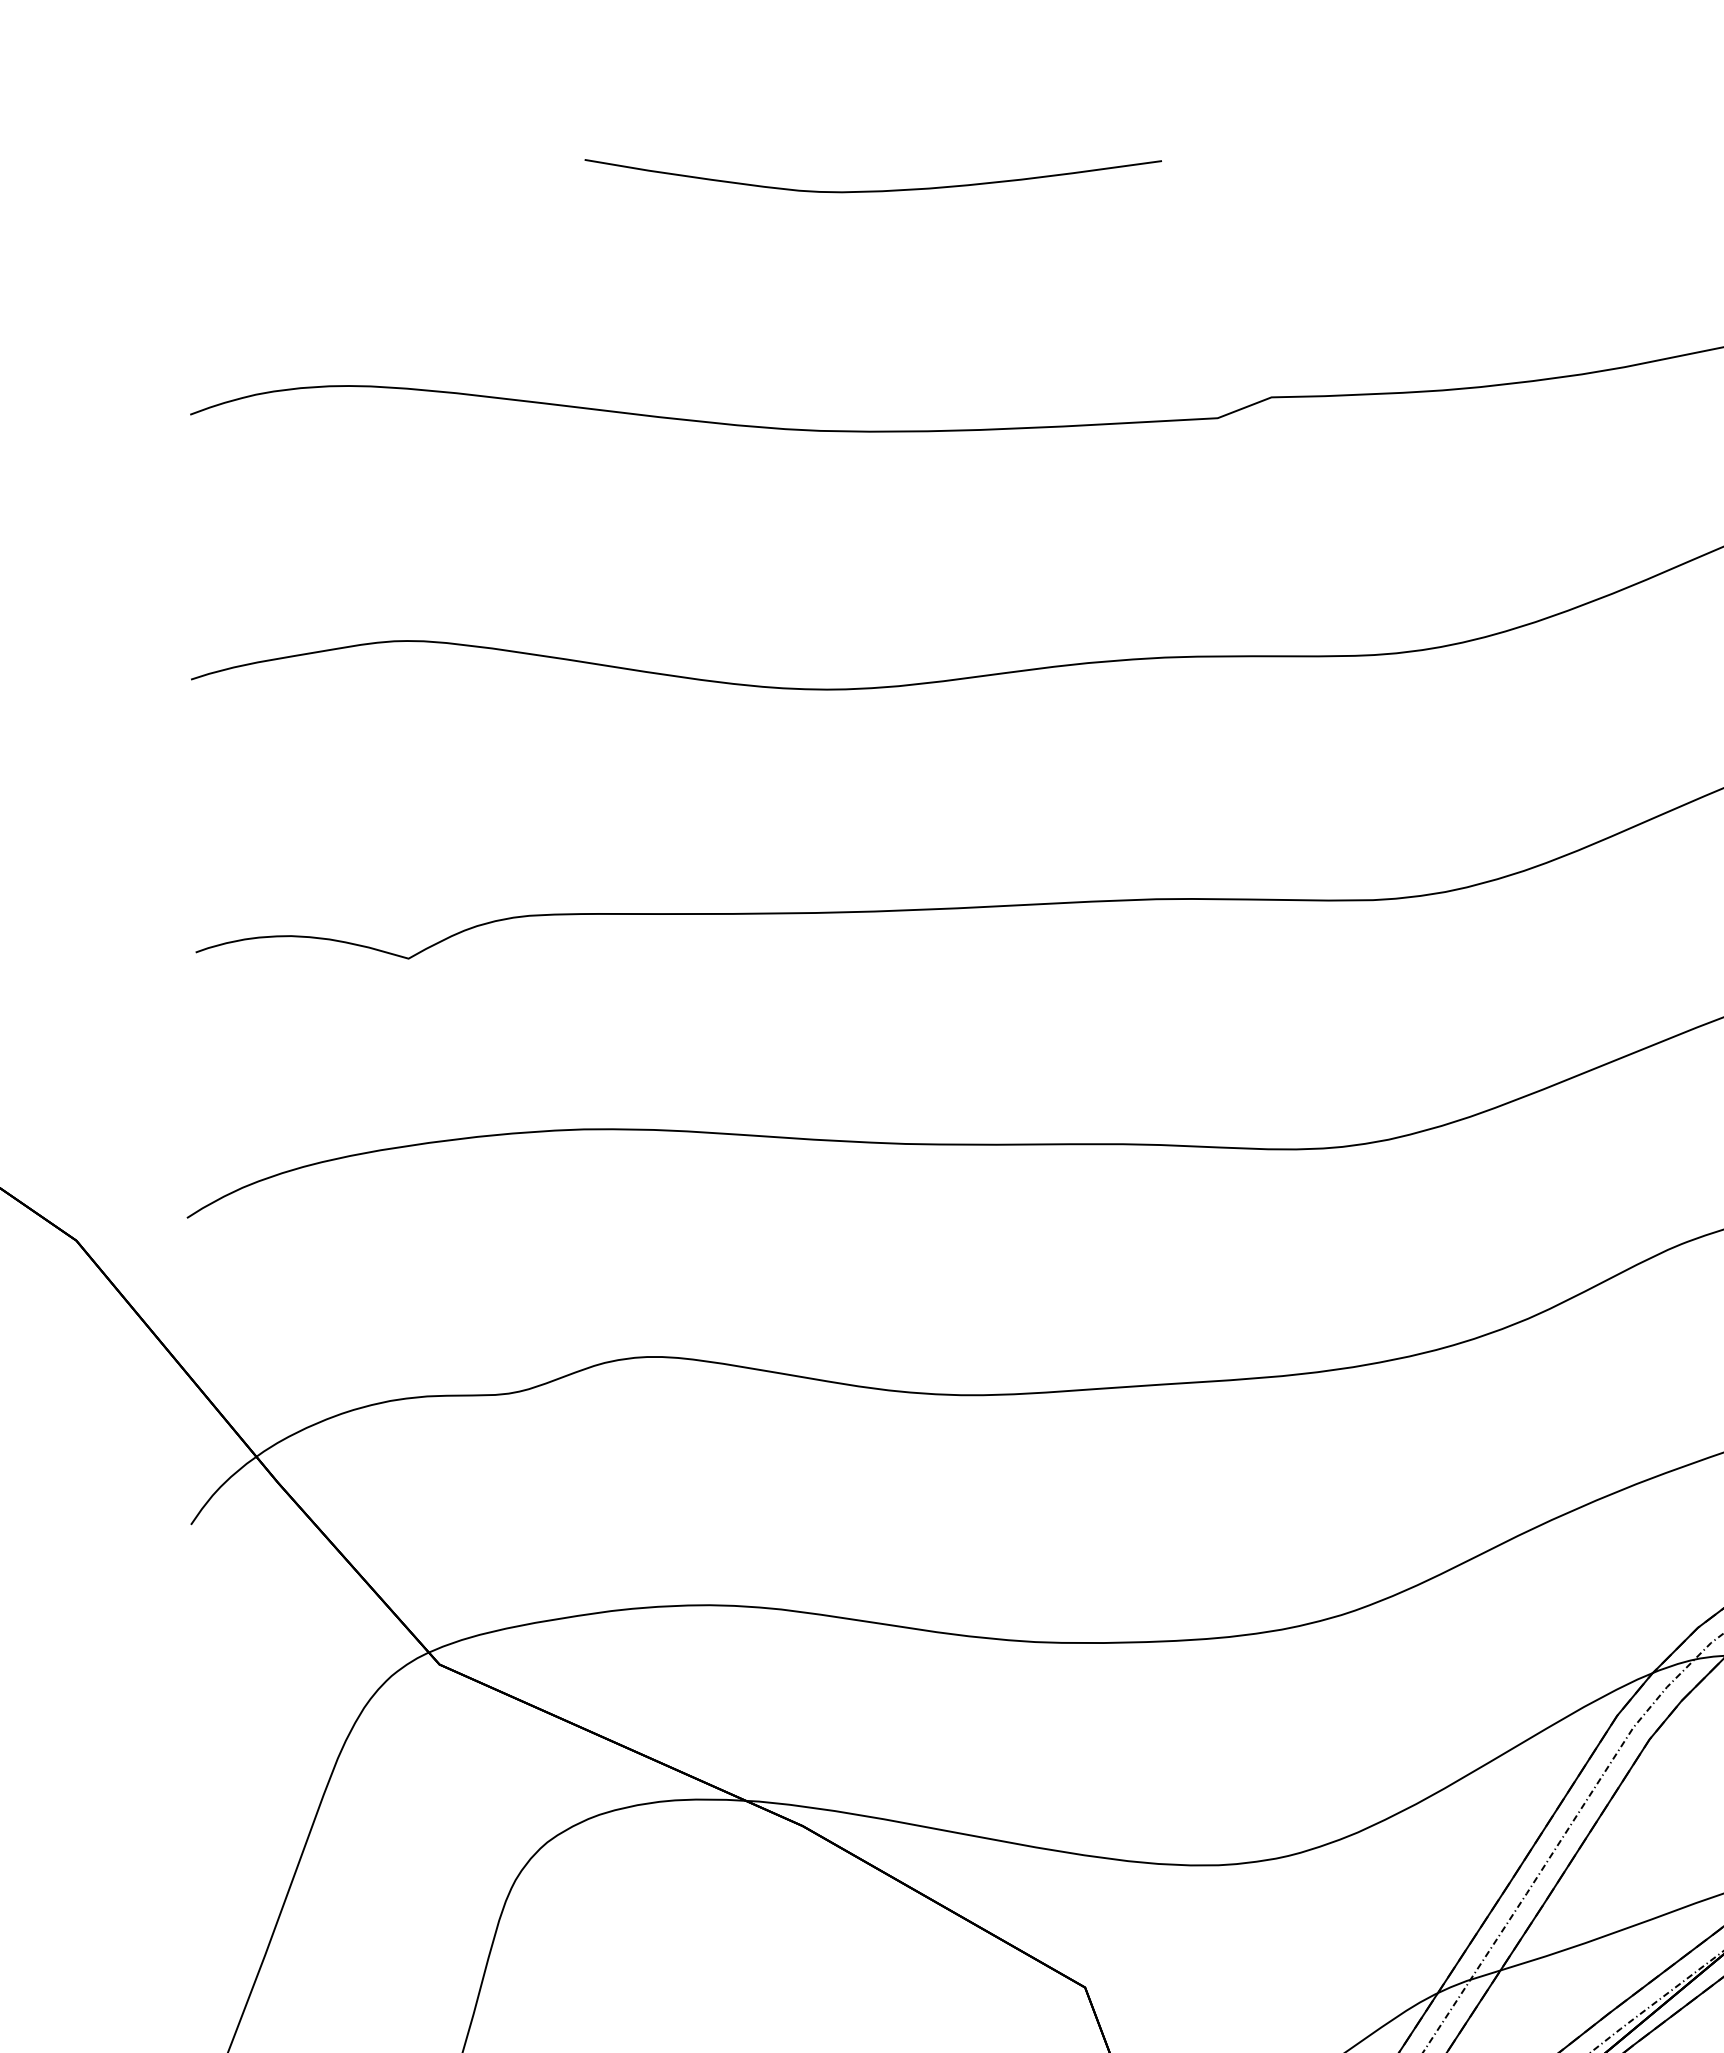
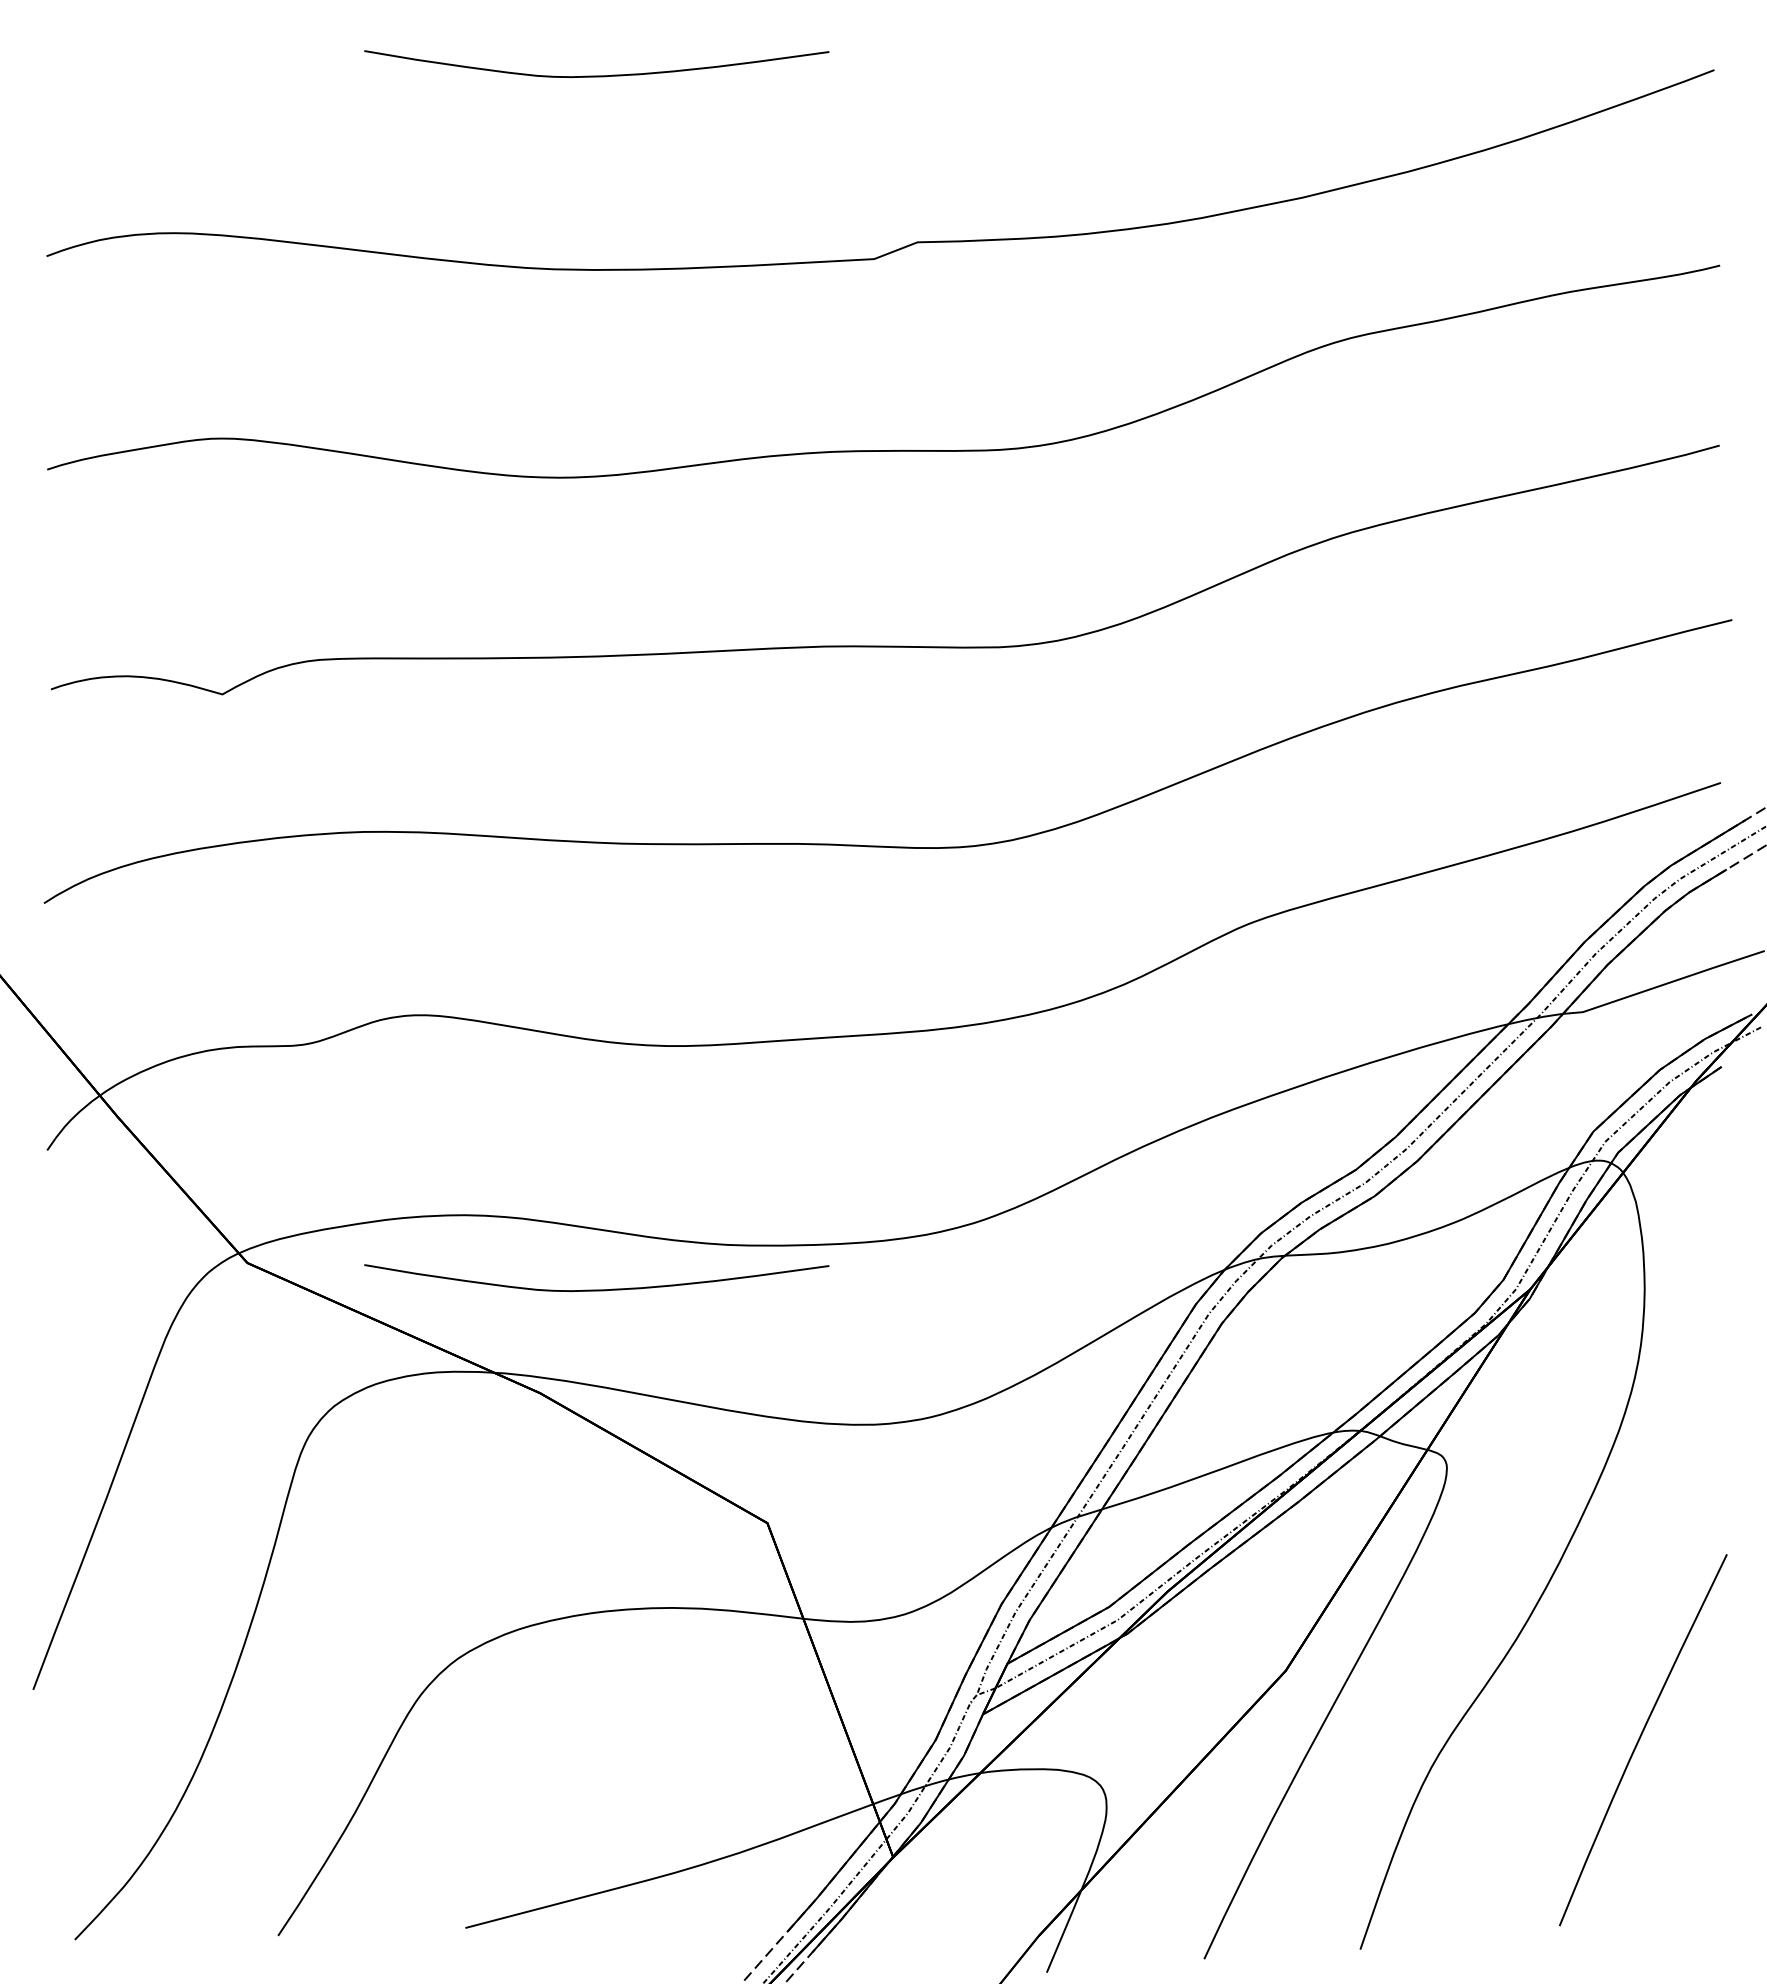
part: (872, 1697) -> (596, 1289), added

